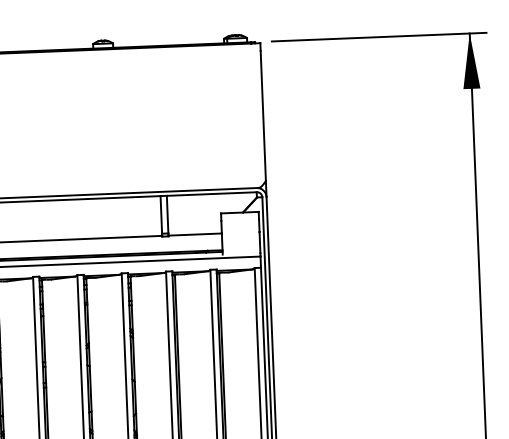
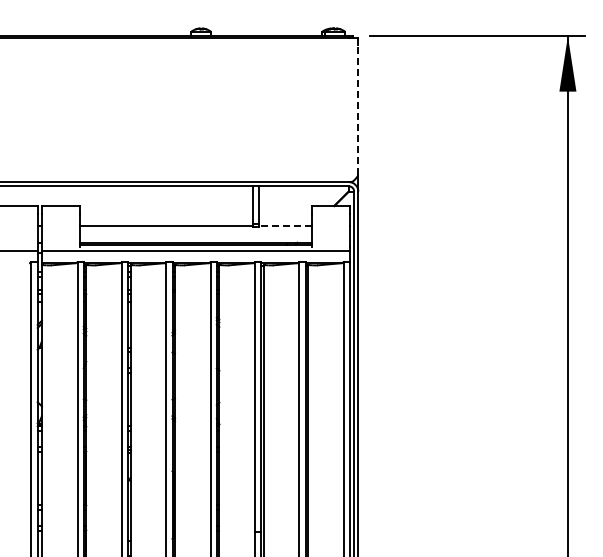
line: (263, 115) -> (358, 109), solid -> dashed
line: (195, 234) -> (285, 226), solid -> dashed

